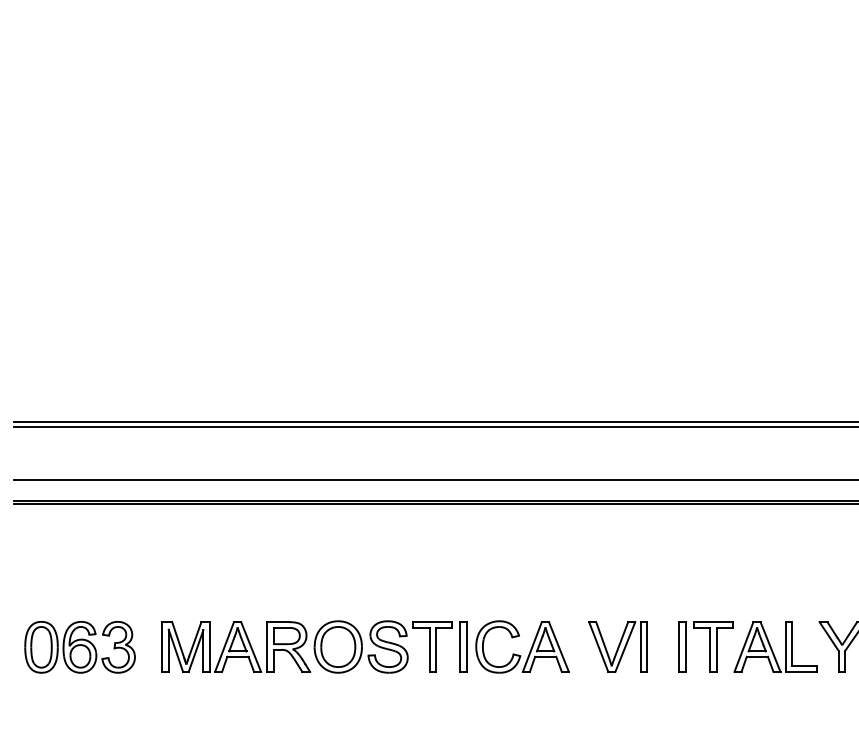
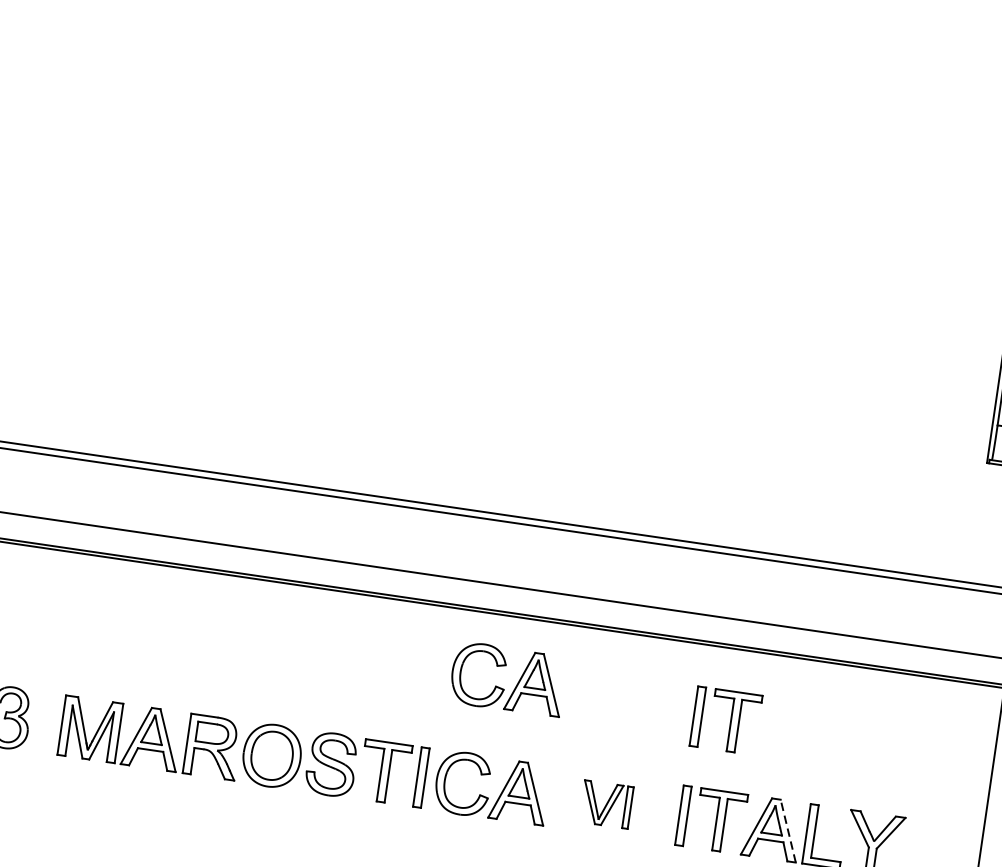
part: (530, 557) -> (517, 682), added
part: (705, 563) -> (725, 720), added
part: (617, 646) -> (605, 803), size x0.7
line: (770, 647) -> (788, 831), solid -> dashed

